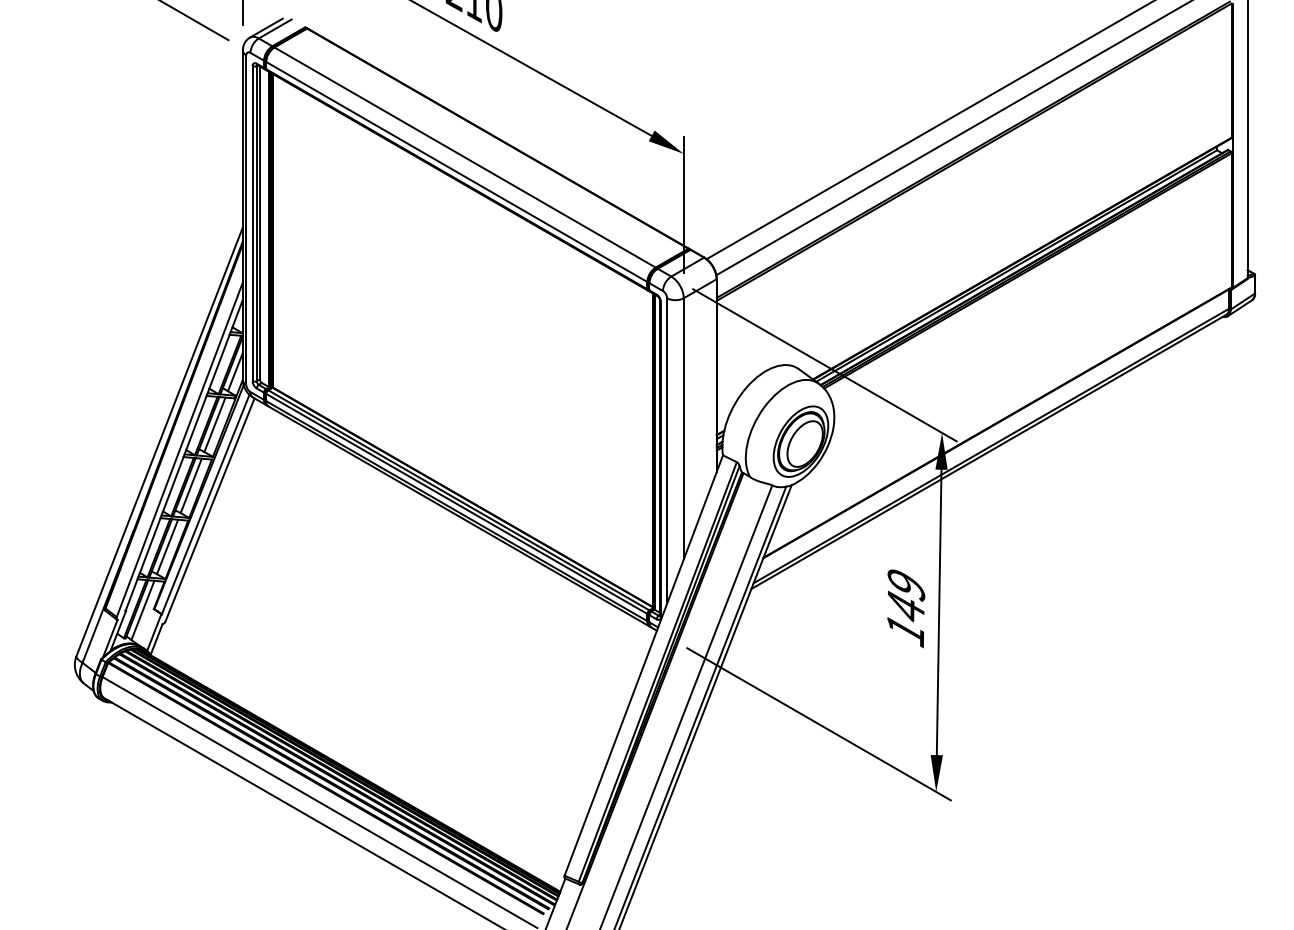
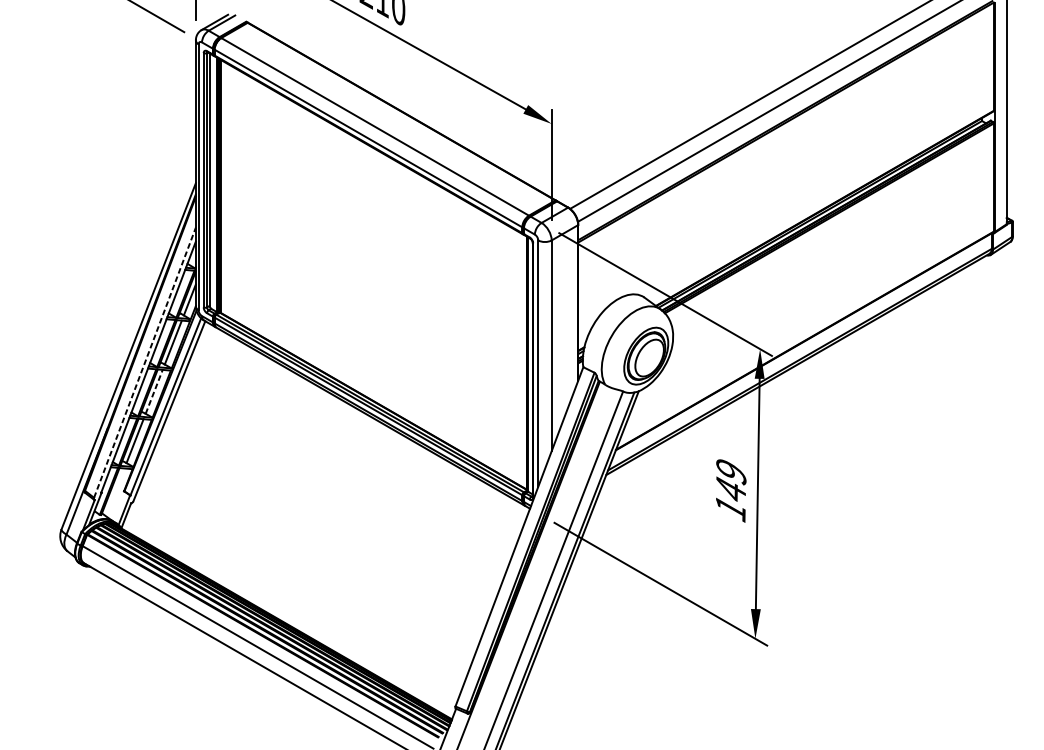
line: (179, 449) -> (144, 362), solid -> dashed
line: (191, 485) -> (154, 391), solid -> dashed
line: (142, 610) -> (114, 492), removed

